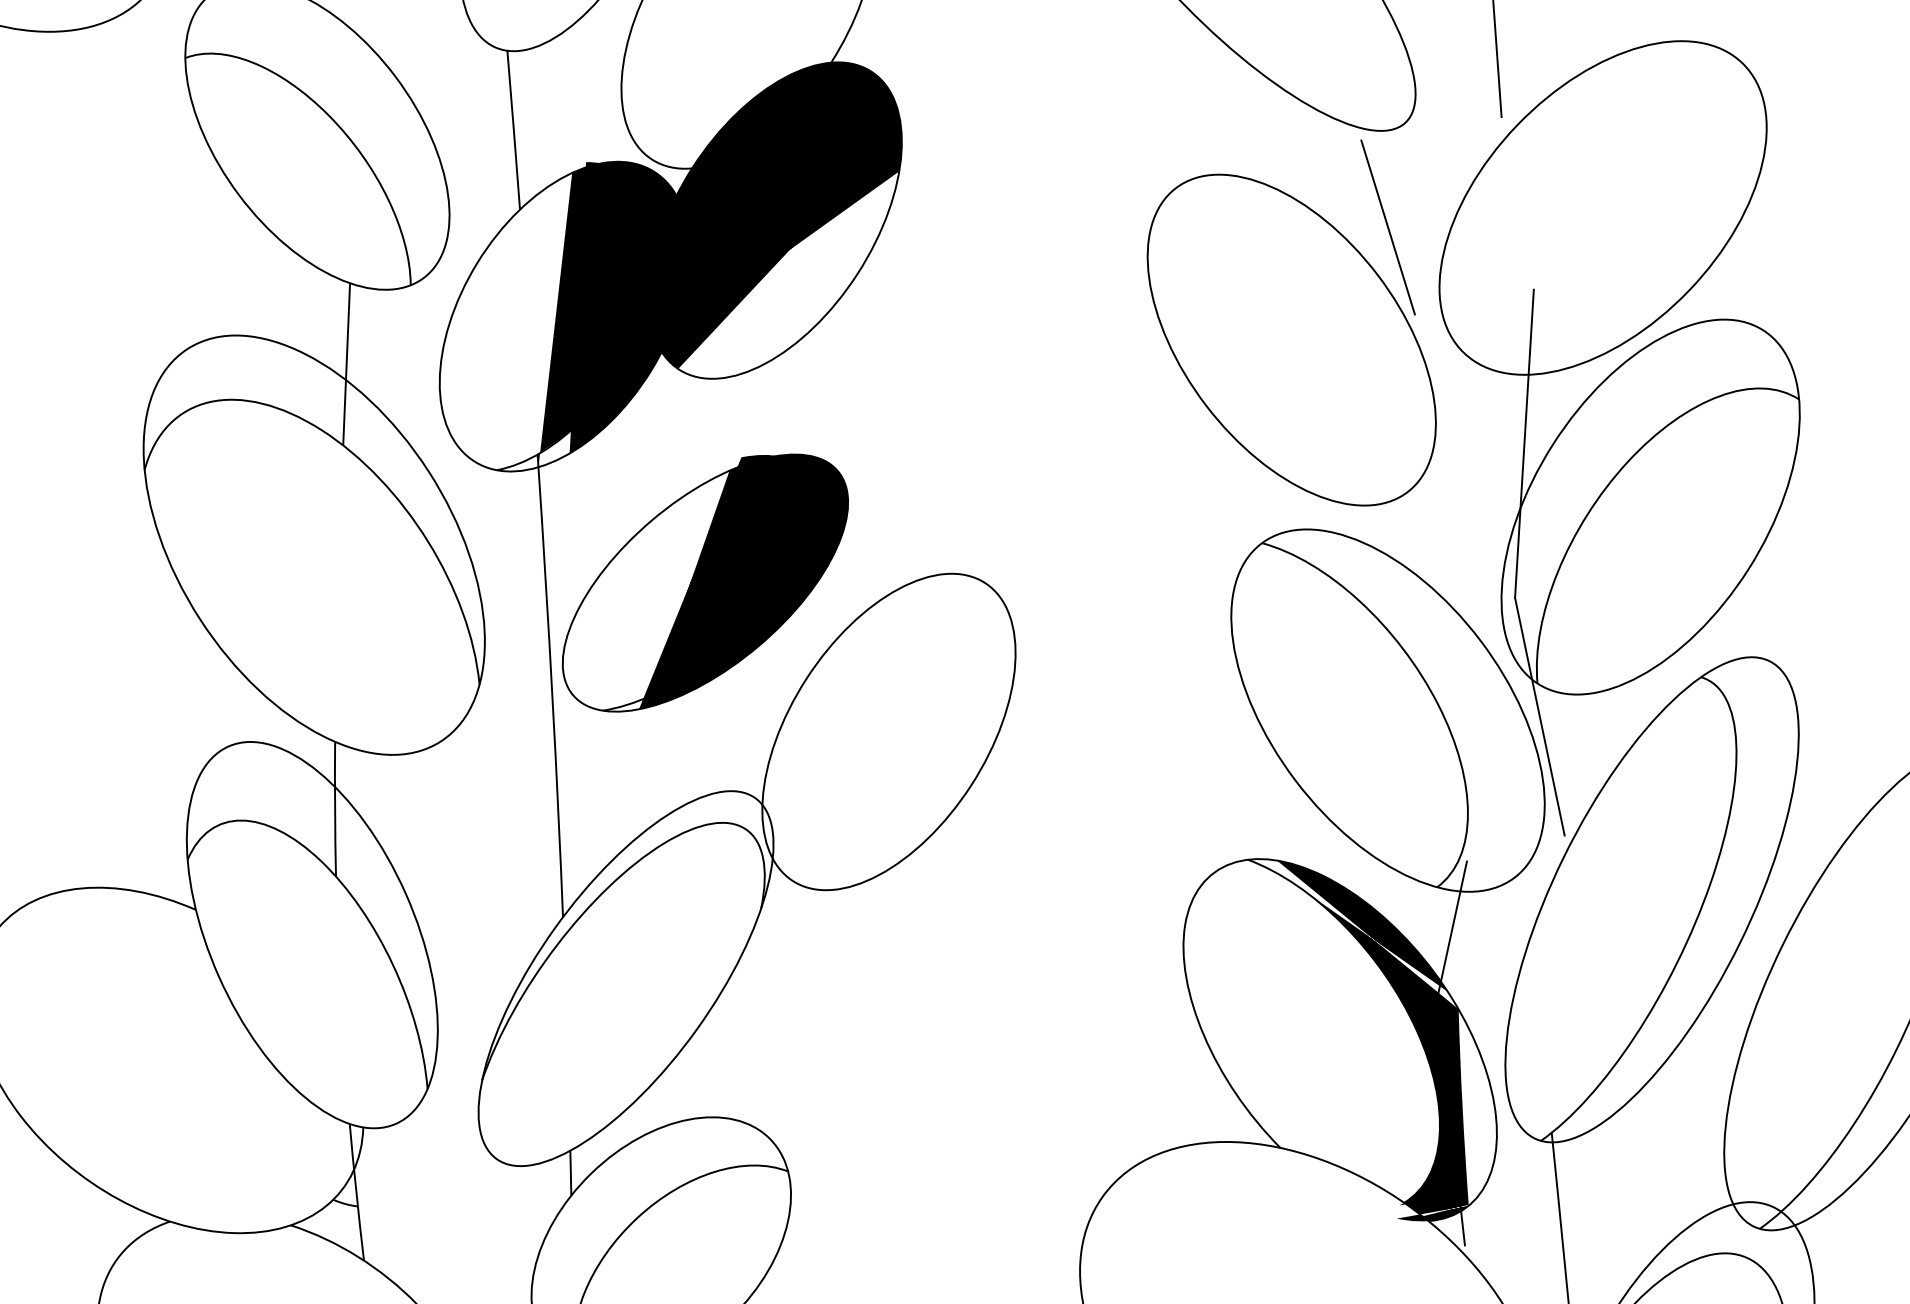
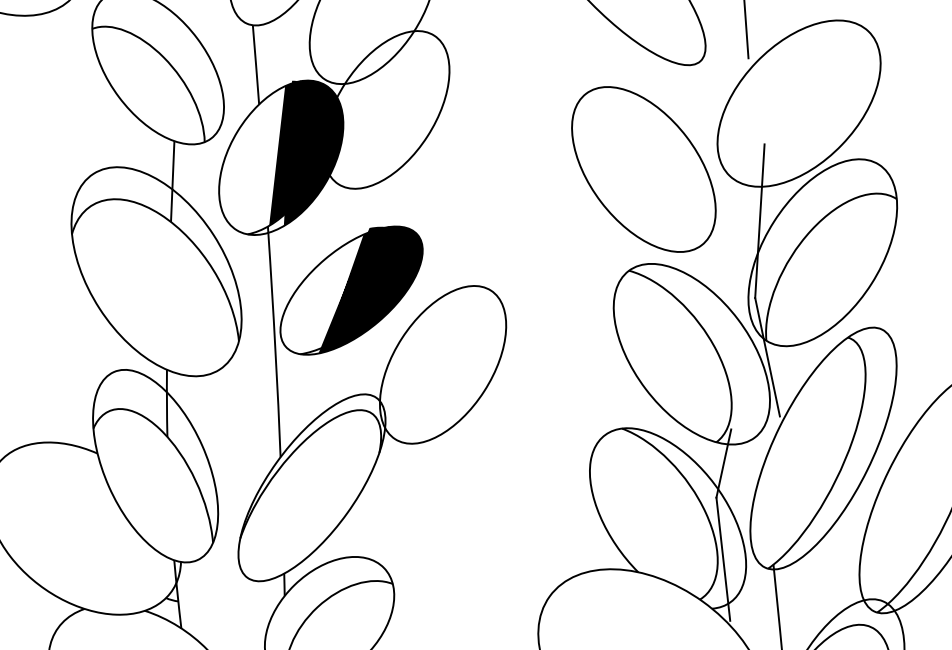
fill: (775, 215) -> (386, 107), removed
line: (1387, 227) -> (691, 113), removed
fill: (1373, 1040) -> (684, 518), removed

